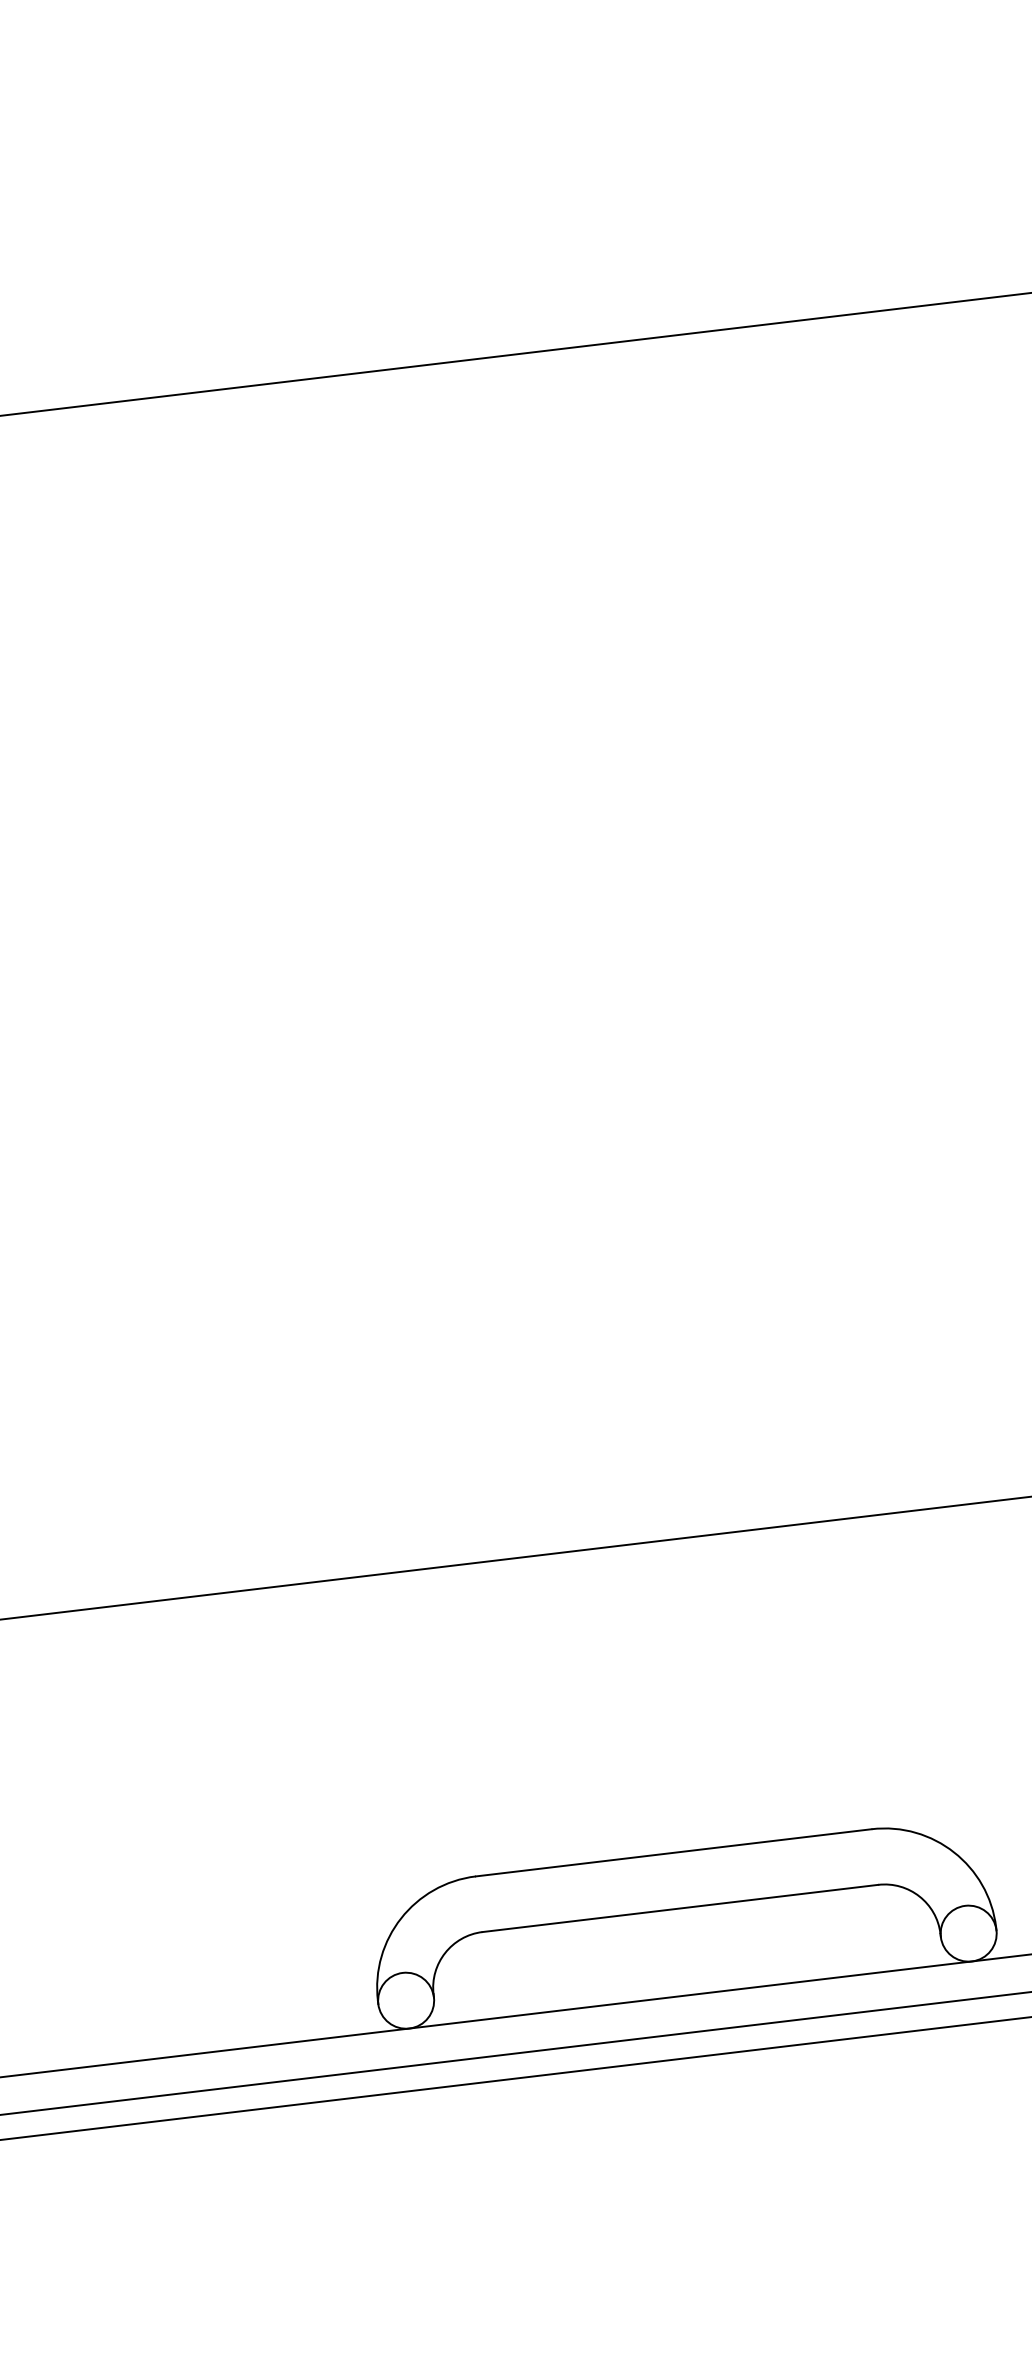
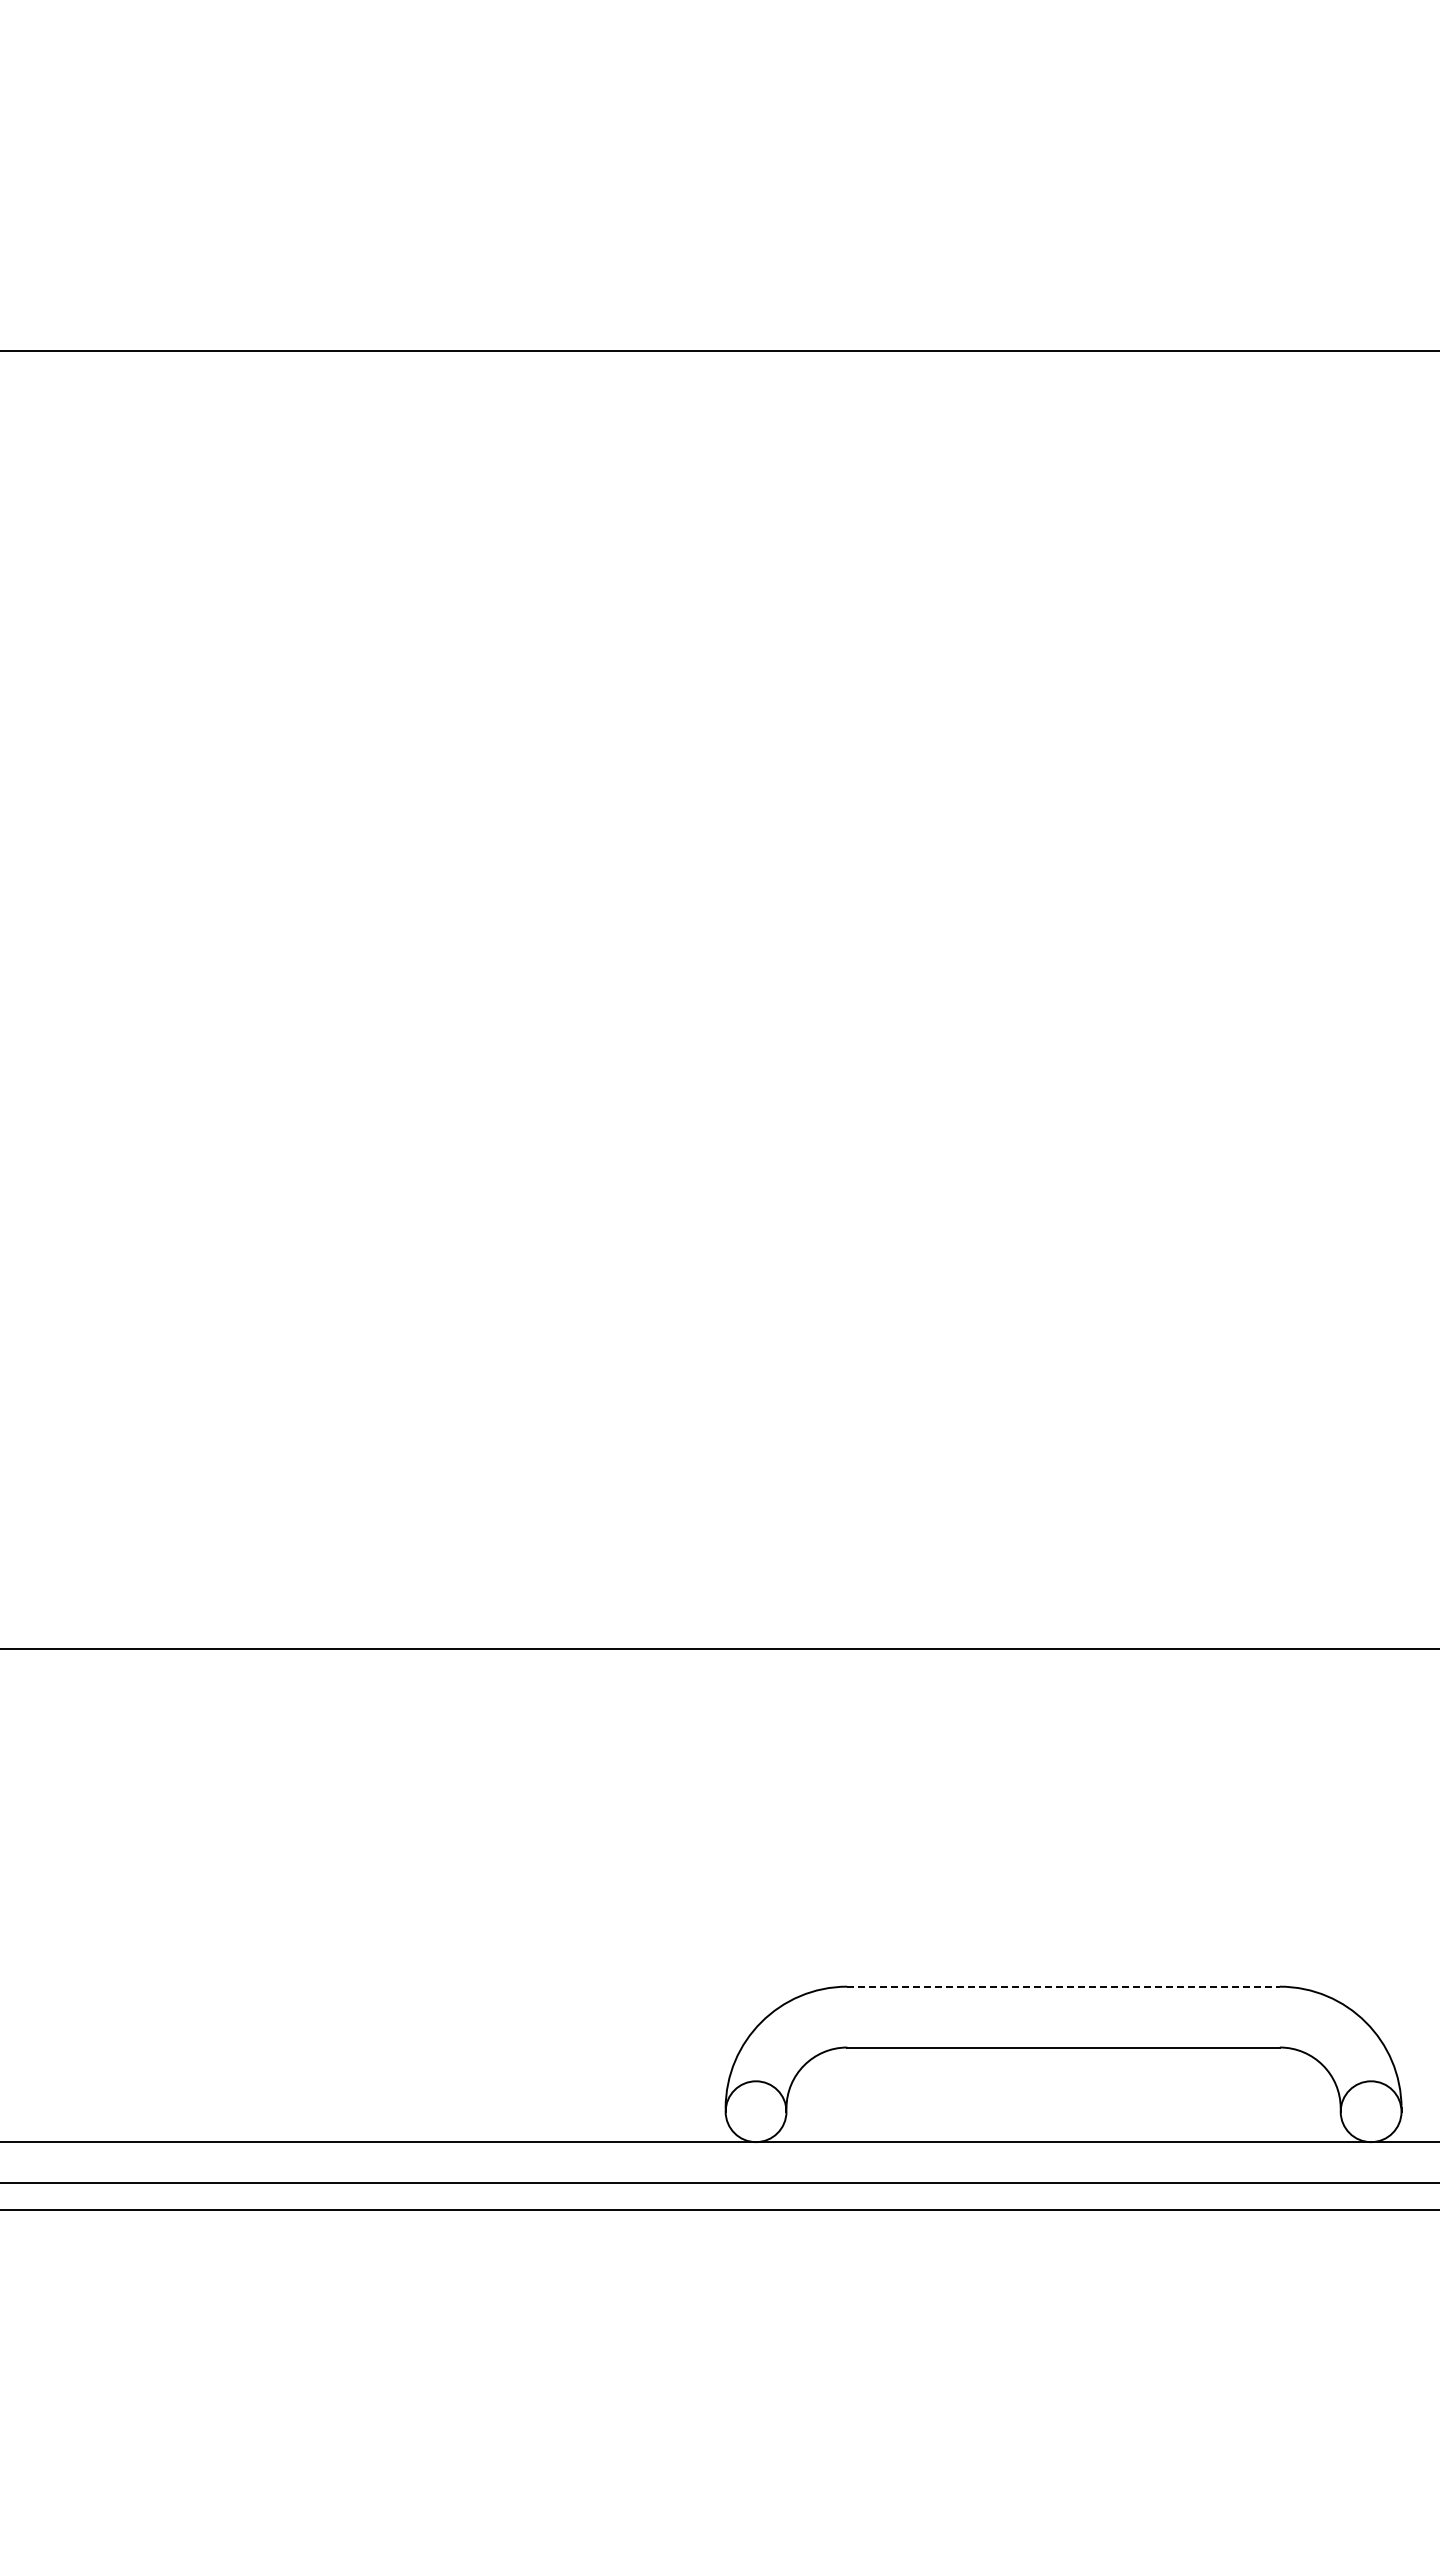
line: (674, 1852) -> (1064, 1986), solid -> dashed

